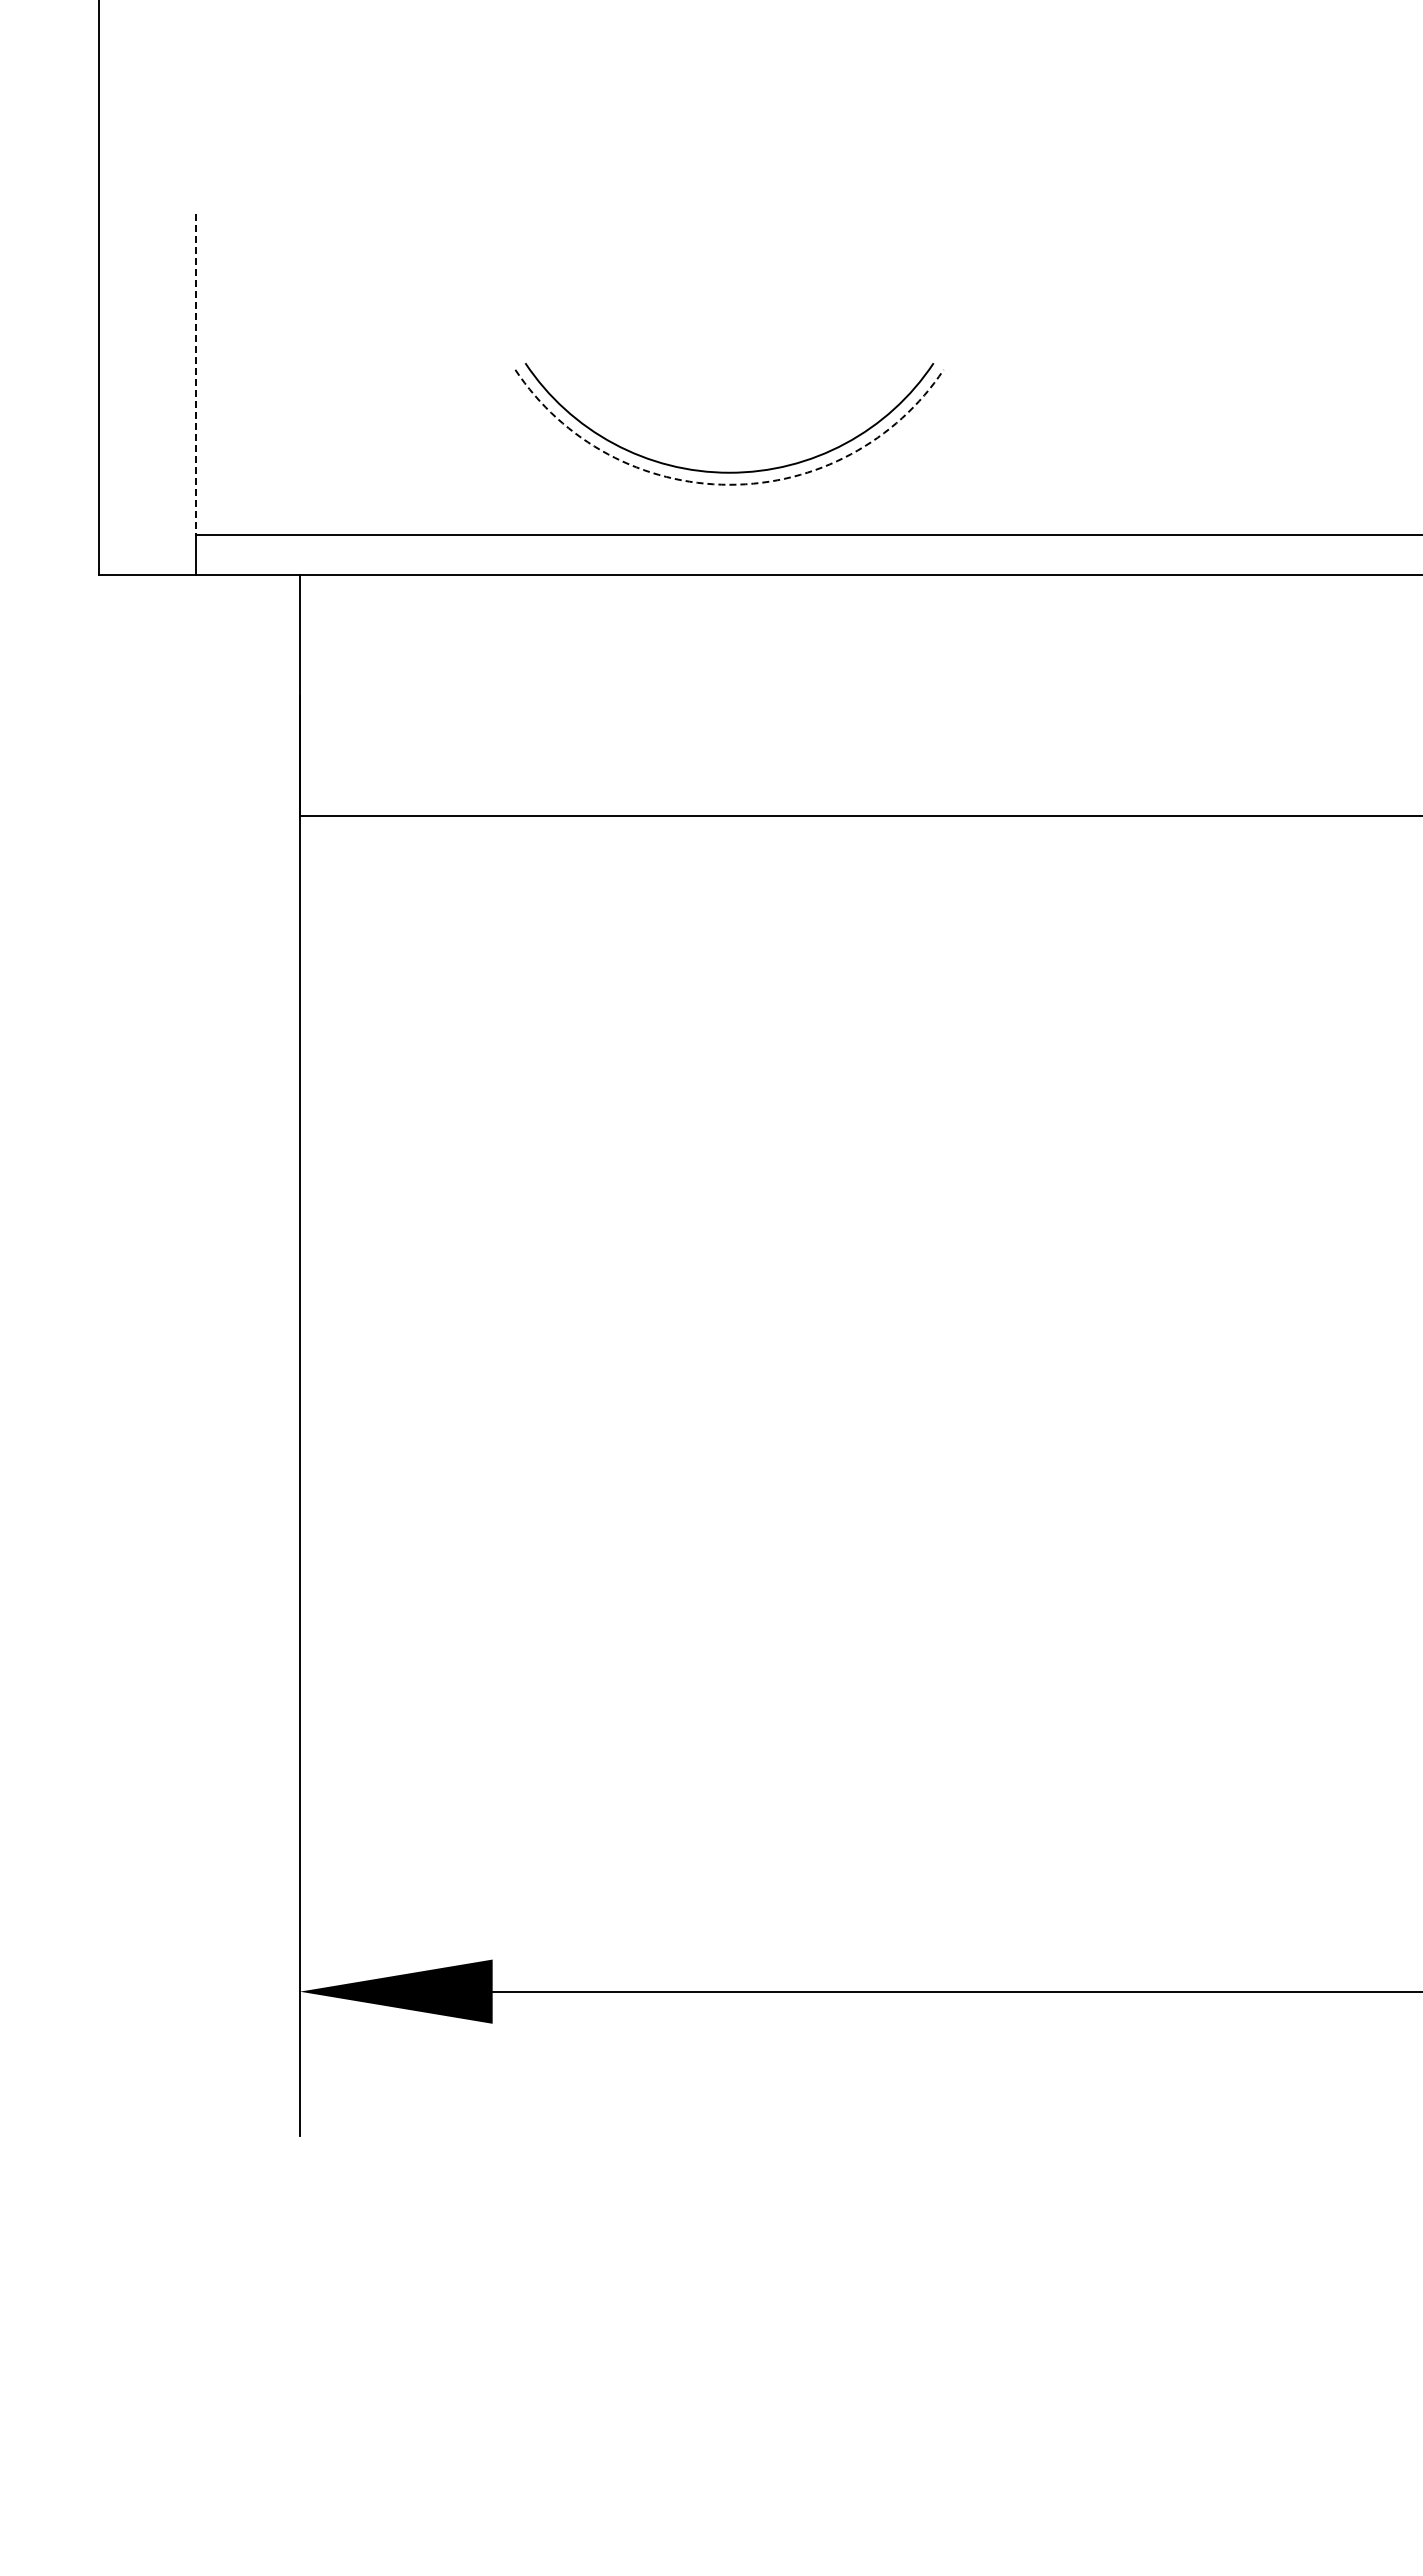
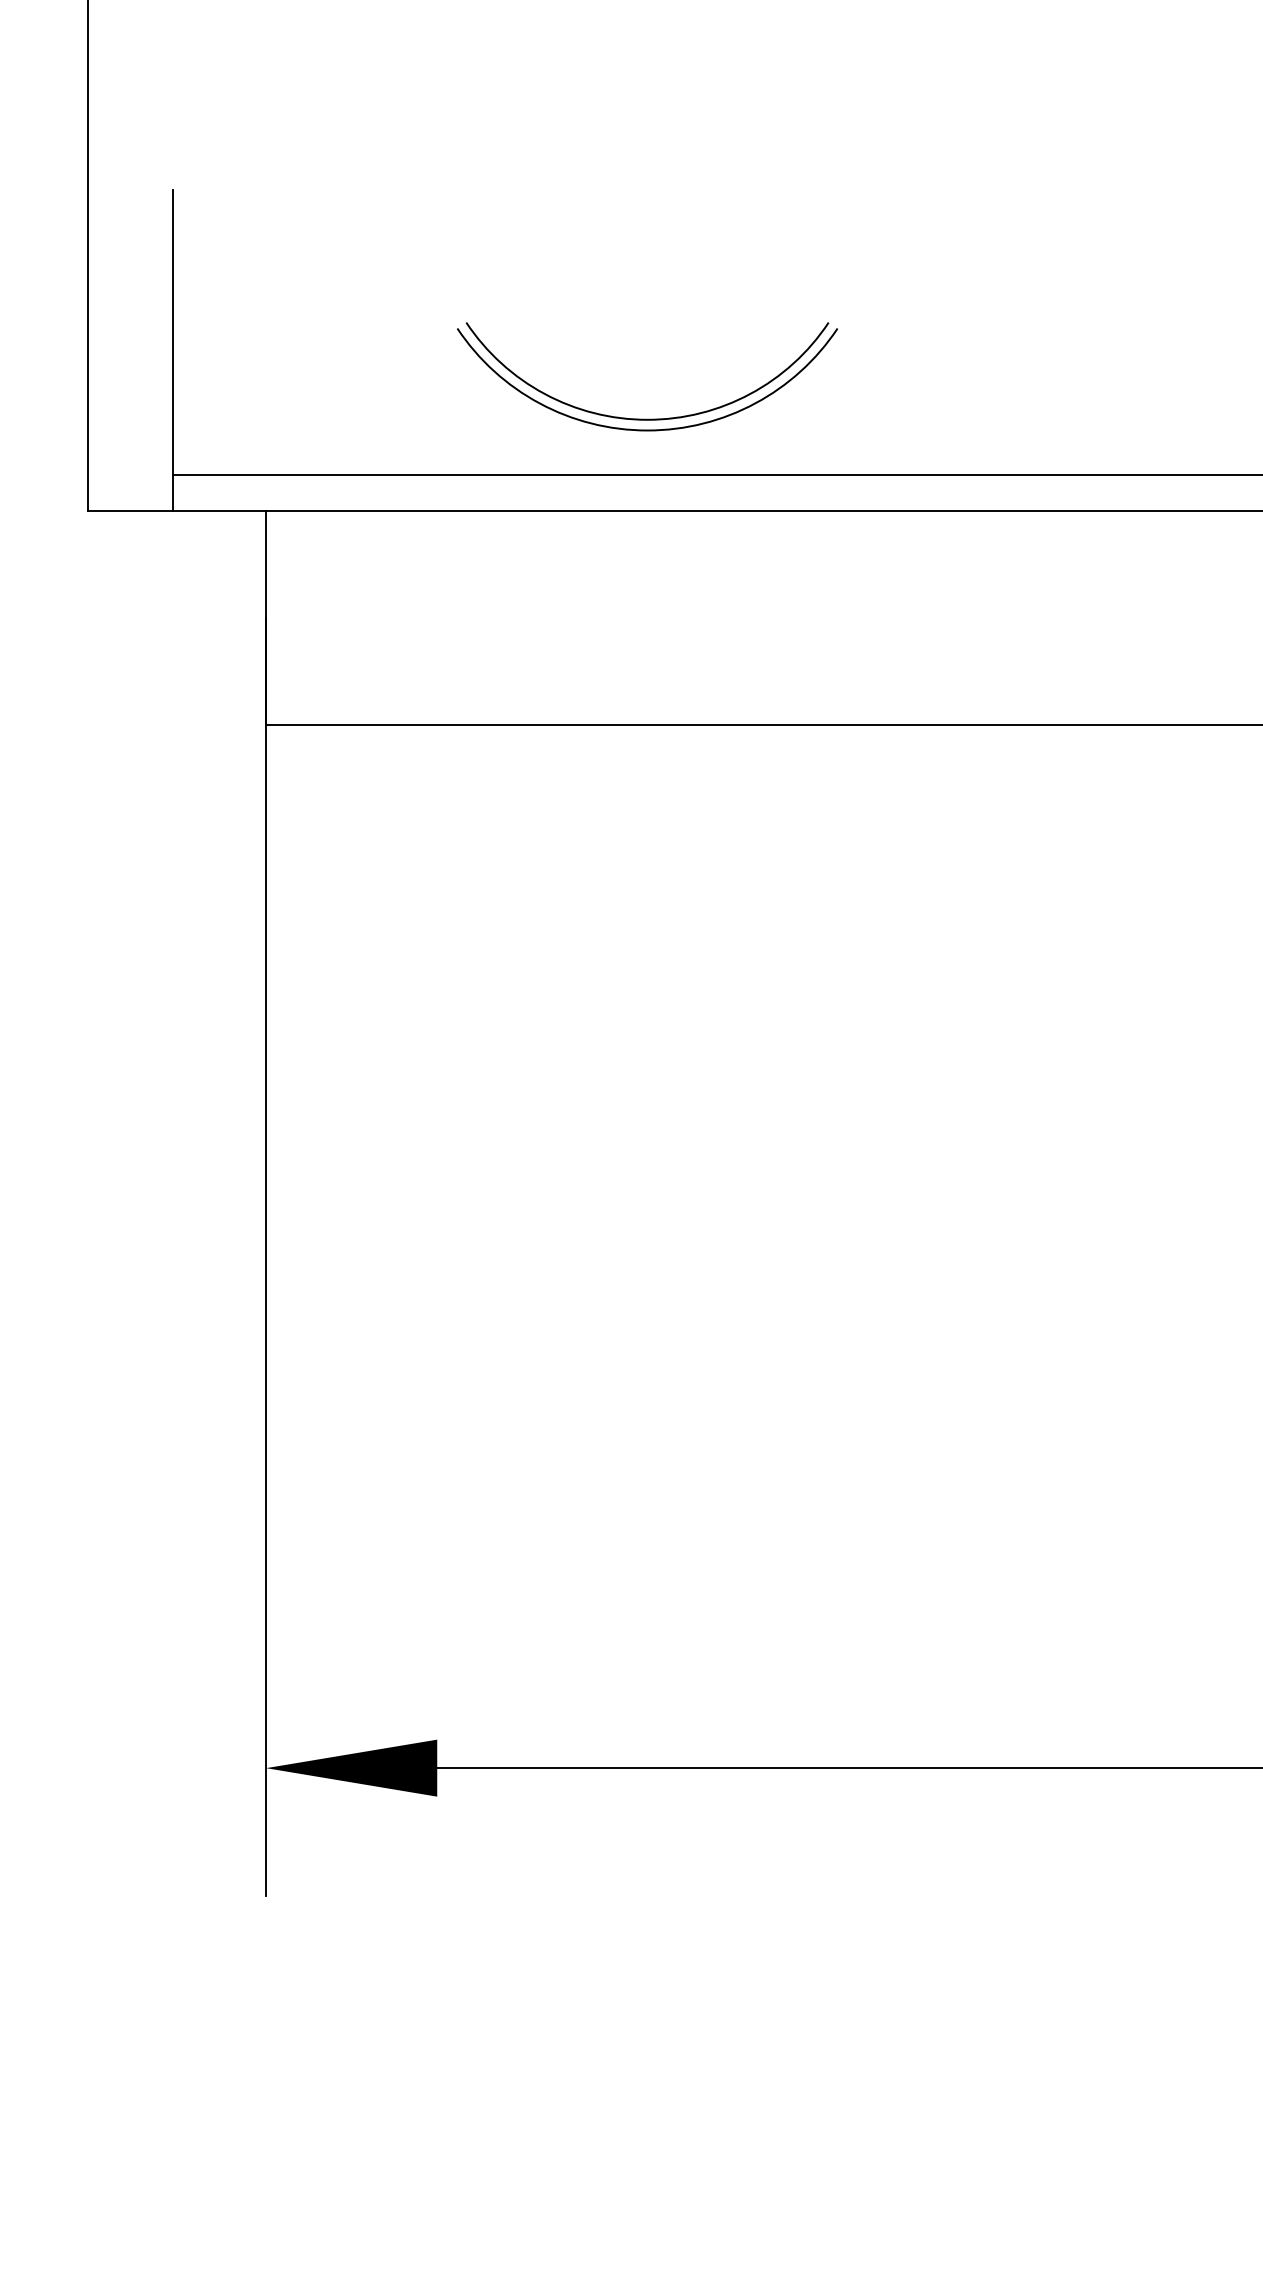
line: (195, 374) -> (173, 332), dashed -> solid
arc: (729, 484) -> (647, 430), dashed -> solid

